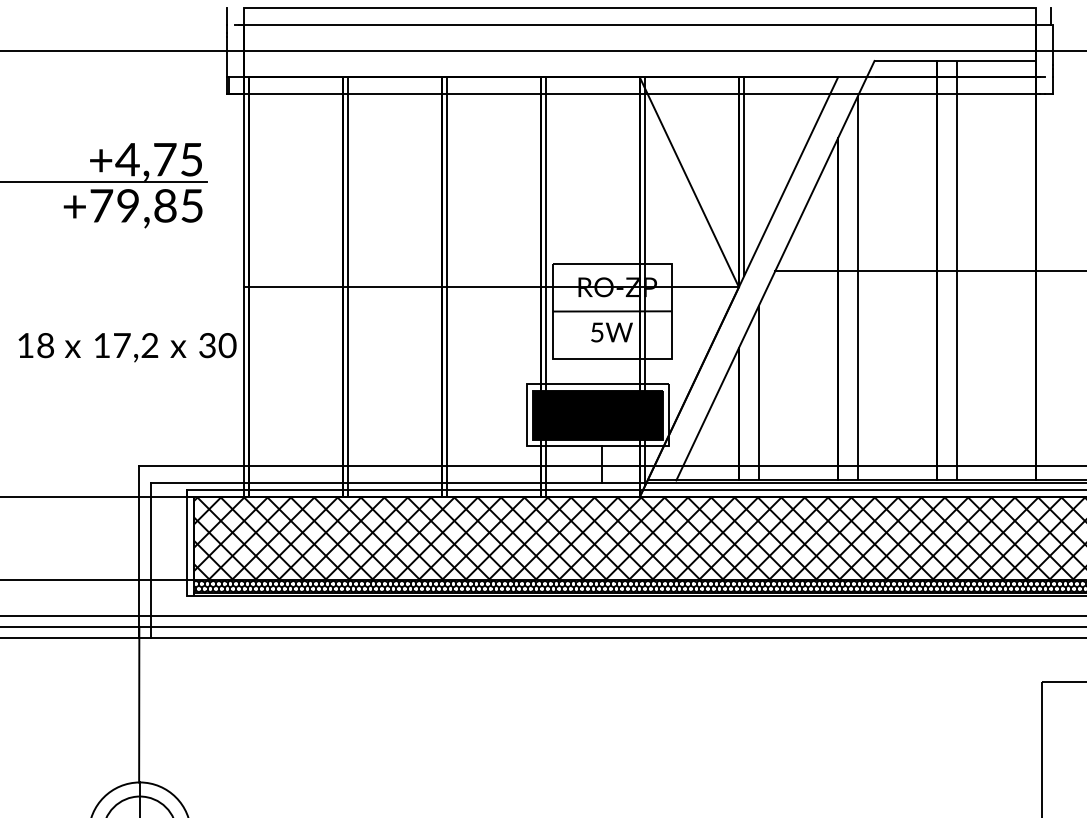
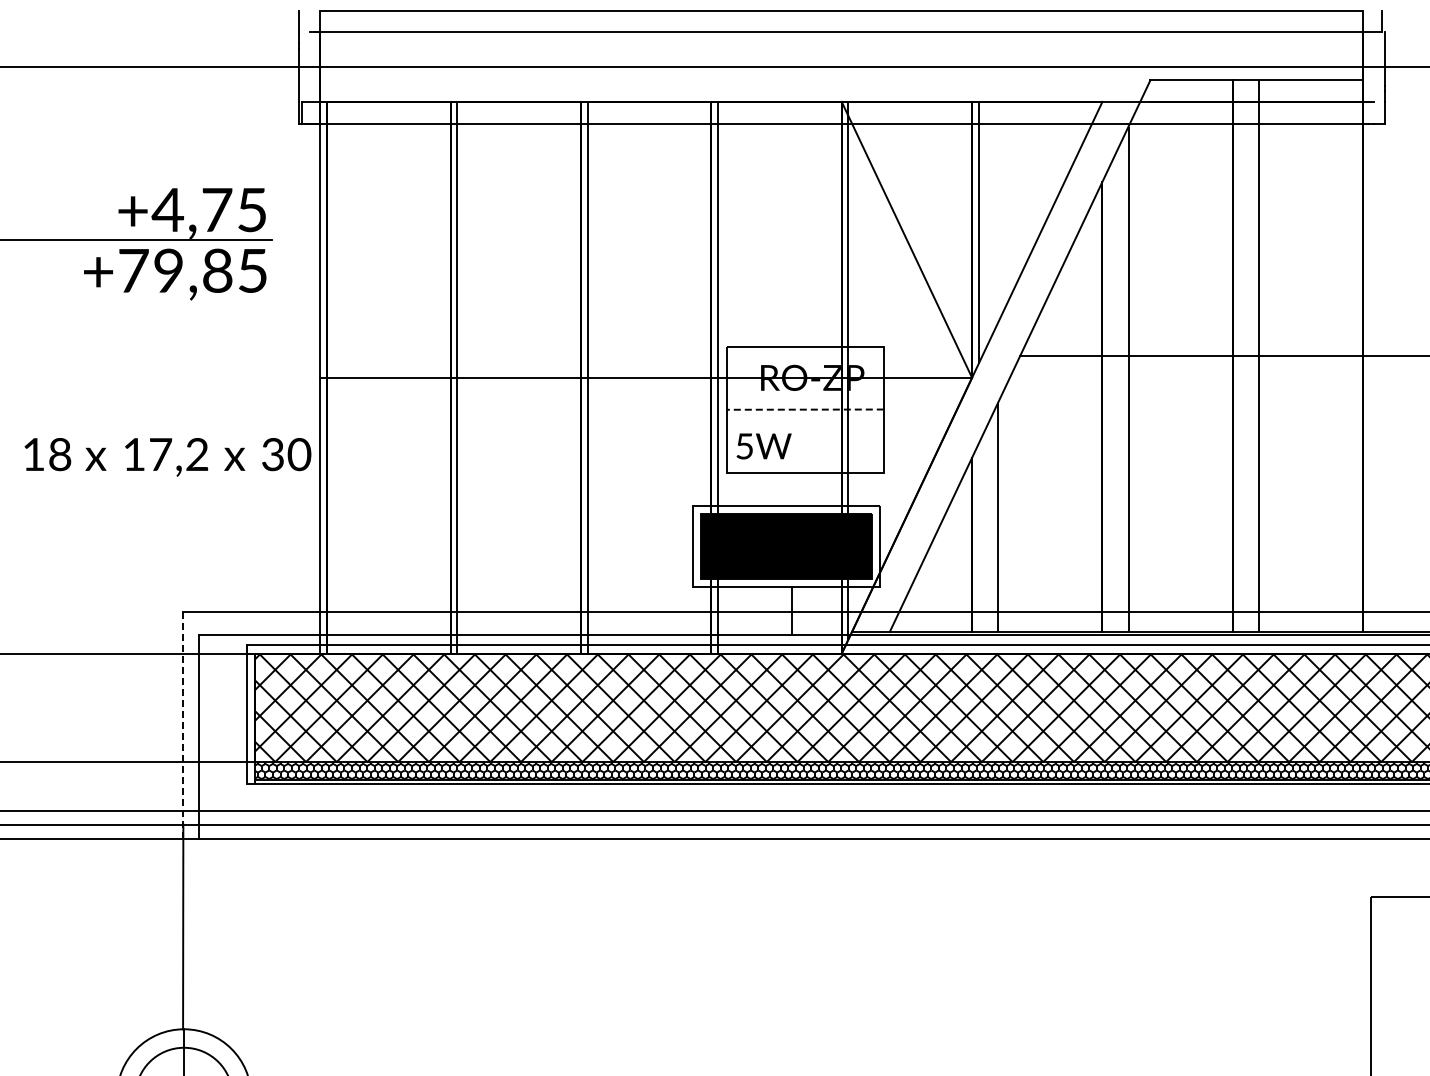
line: (611, 311) -> (804, 409), solid -> dashed
text: (611, 332) -> (763, 446), moved
line: (139, 552) -> (183, 726), solid -> dashed

